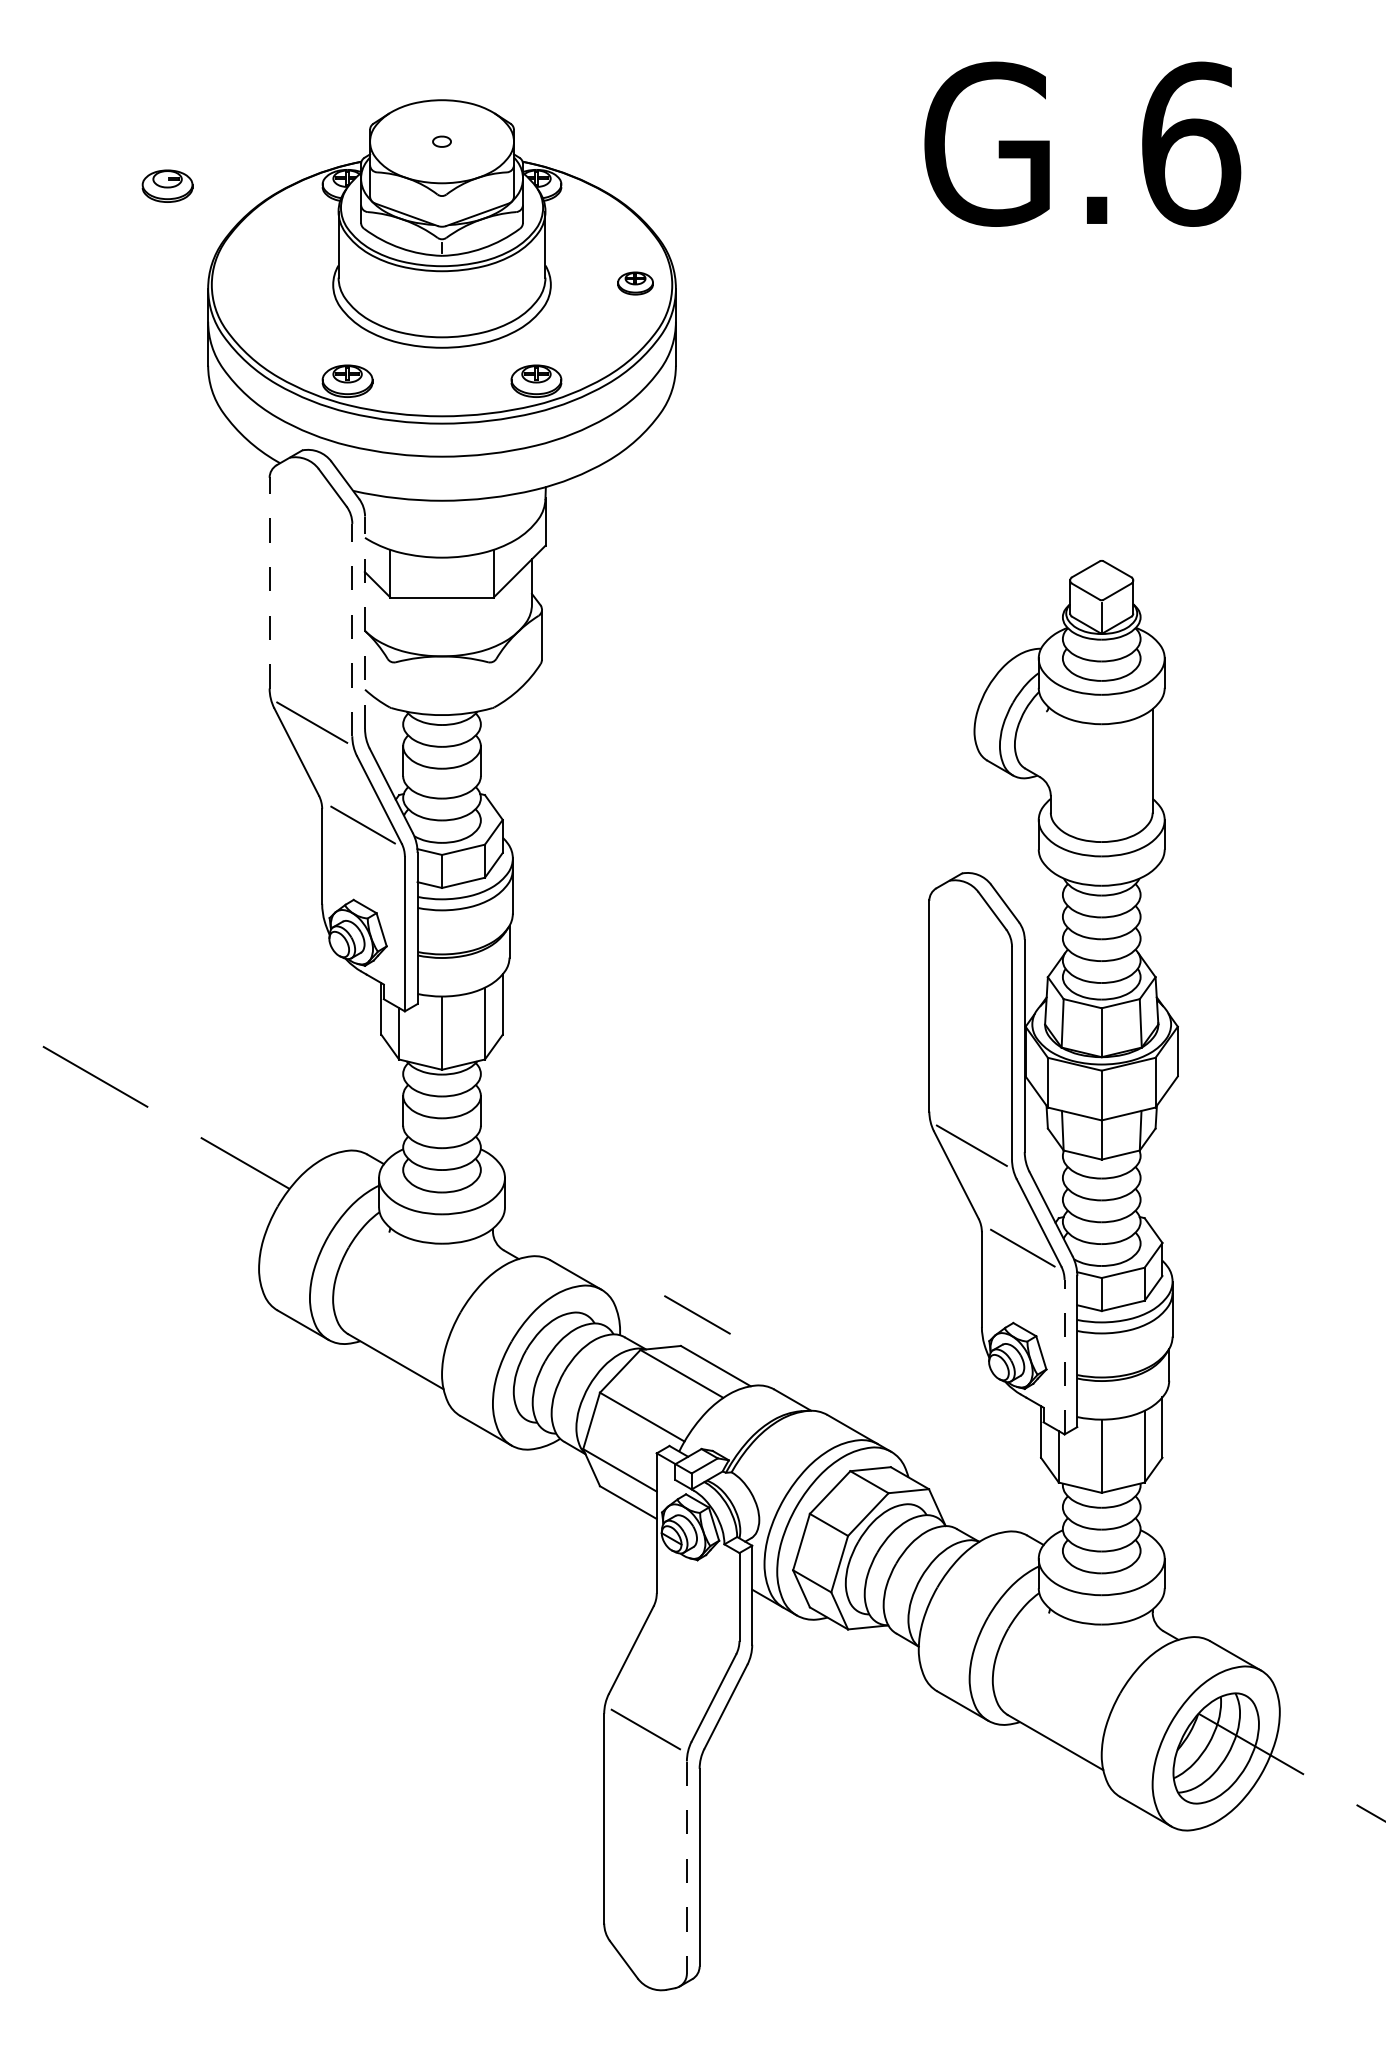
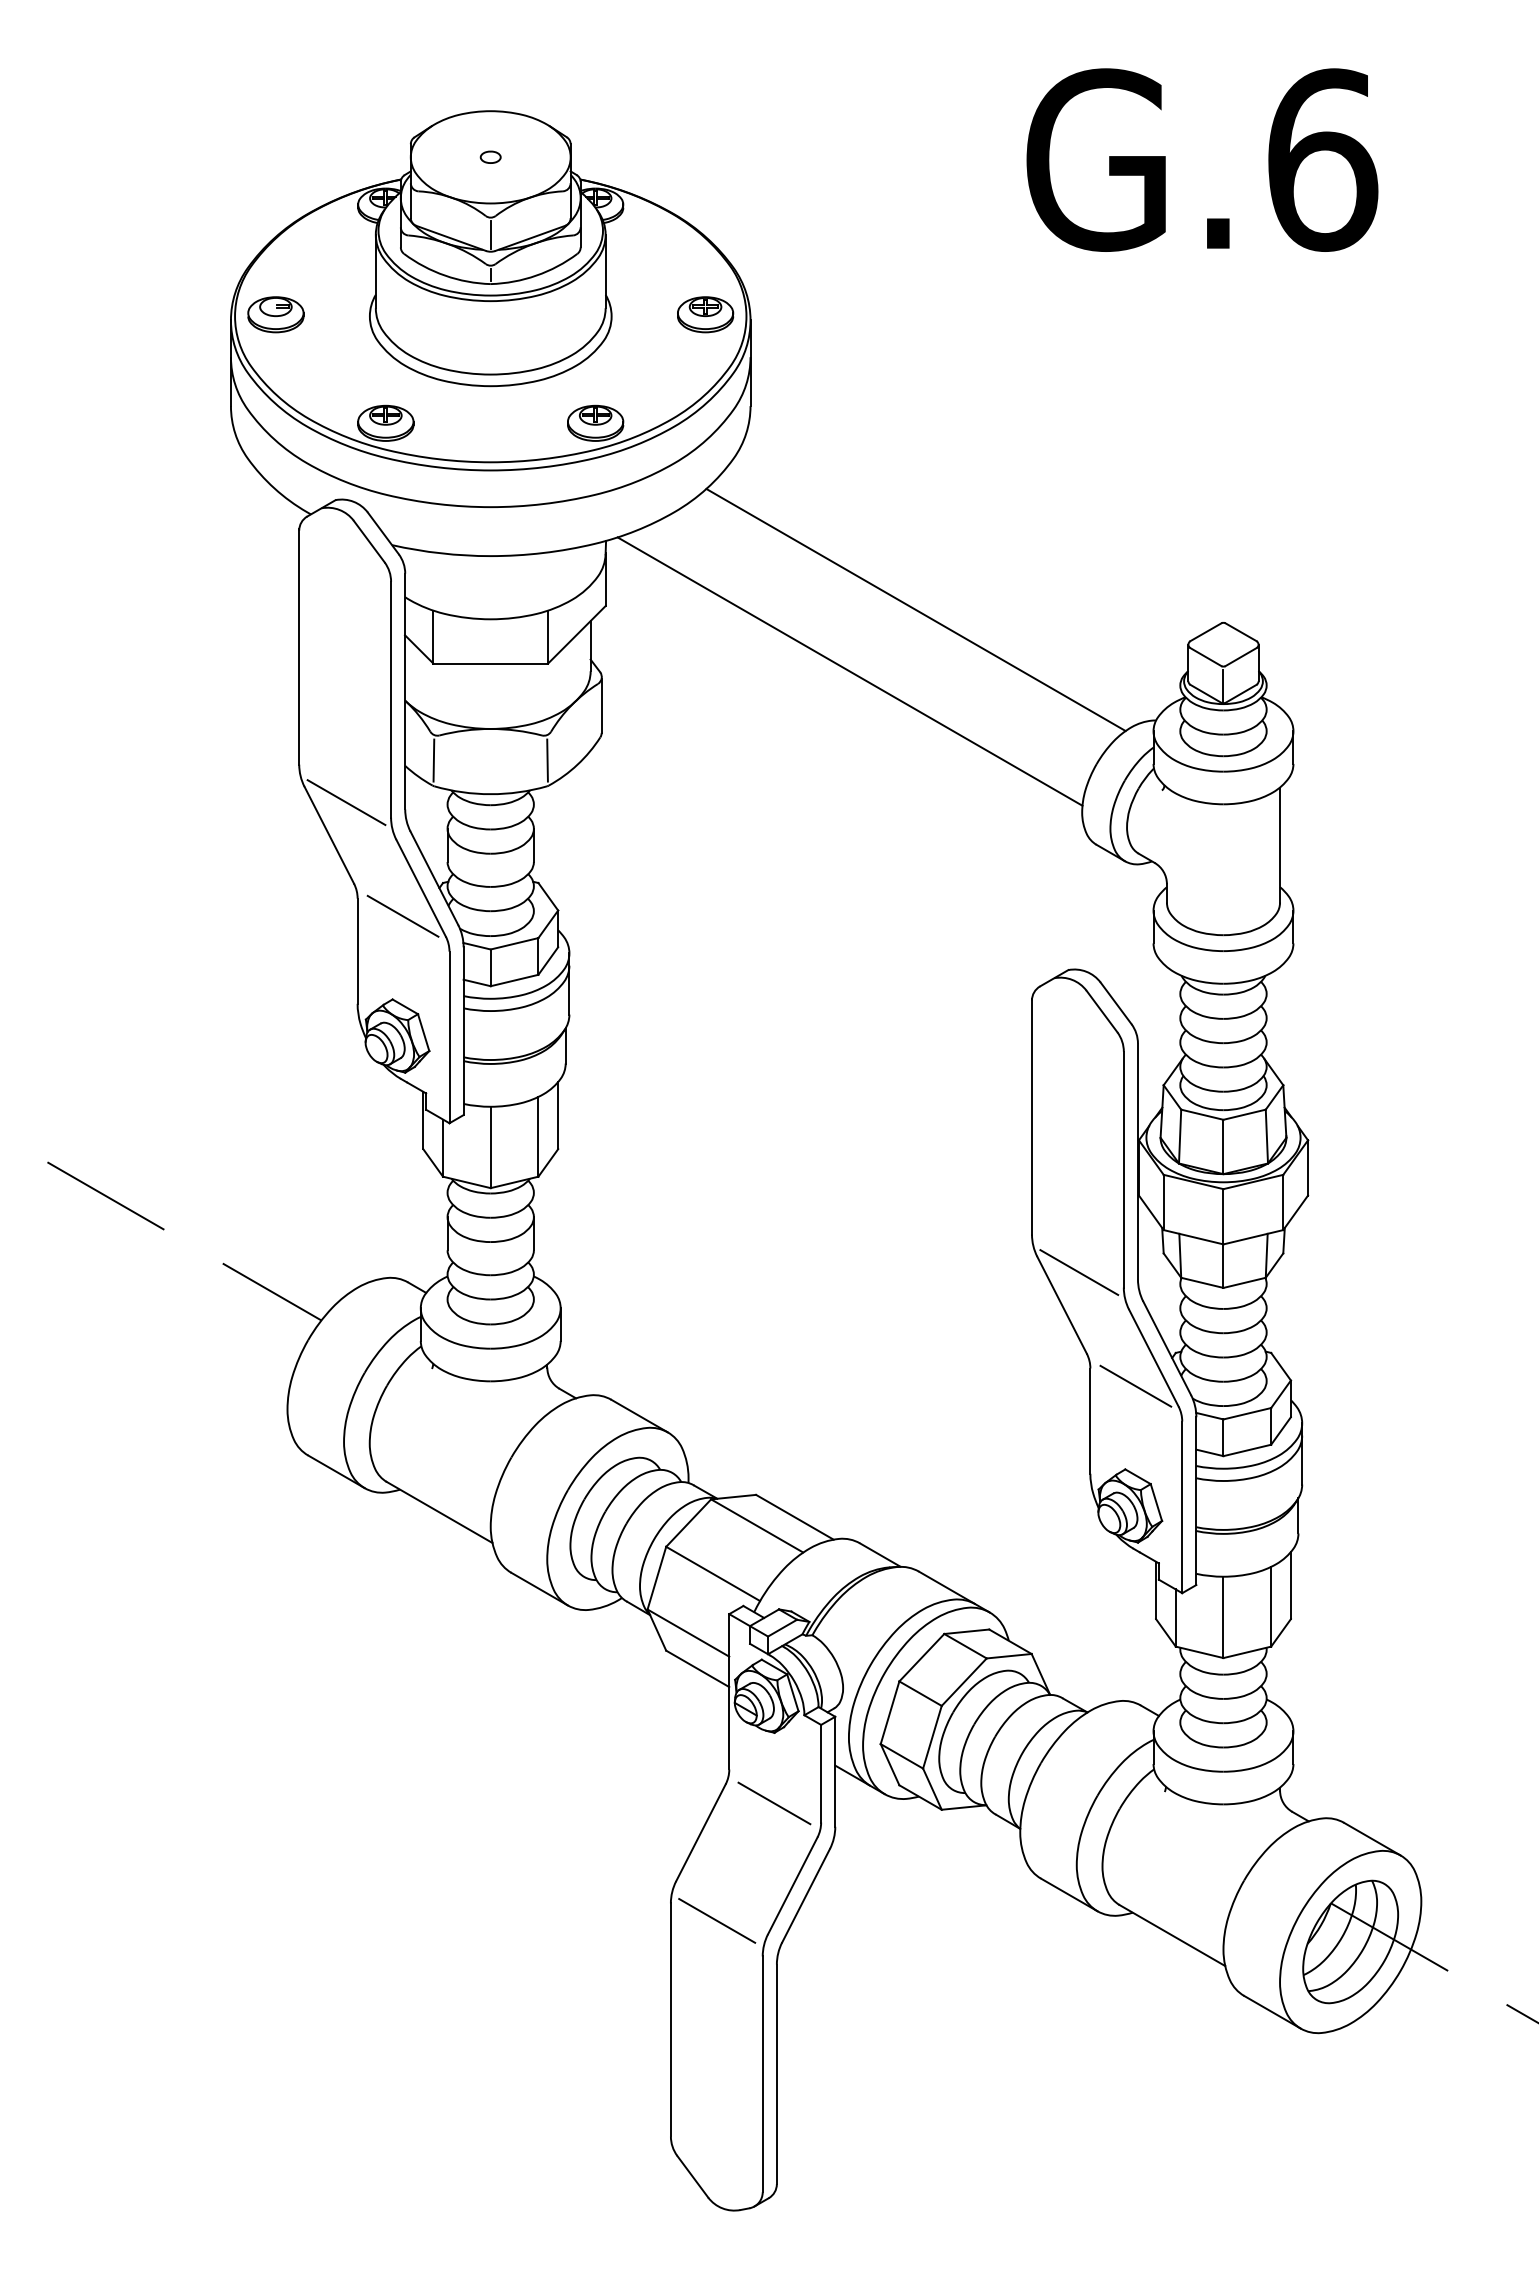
part: (167, 186) -> (275, 314), moved
line: (441, 211) -> (490, 234), added
part: (635, 283) -> (705, 314), size x1.43
line: (824, 548) -> (915, 609), added
line: (269, 583) -> (299, 647), dashed -> solid
line: (765, 604) -> (849, 671), added
line: (365, 622) -> (405, 691), dashed -> solid
line: (352, 629) -> (391, 699), dashed -> solid
line: (390, 684) -> (433, 760), added
line: (493, 684) -> (547, 760), added
line: (697, 1314) -> (774, 1803), moved
line: (1064, 1357) -> (1182, 1507), dashed -> solid
line: (686, 1867) -> (762, 2074), dashed -> solid

